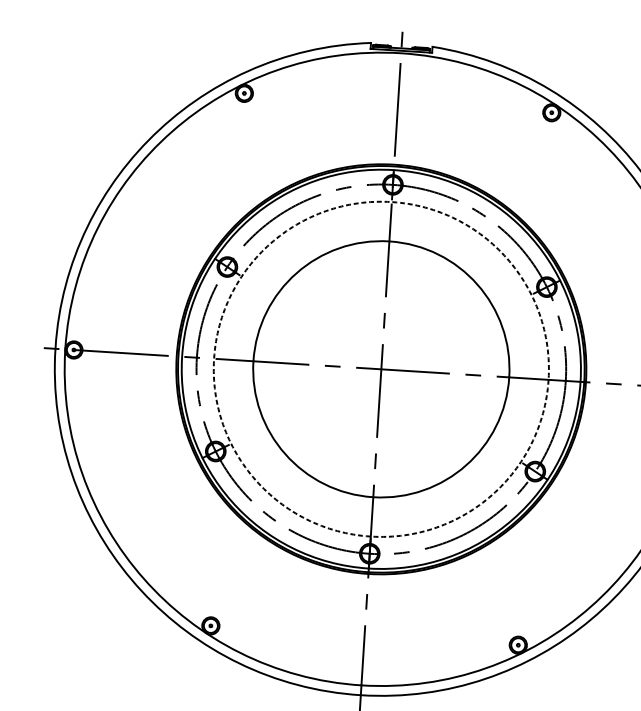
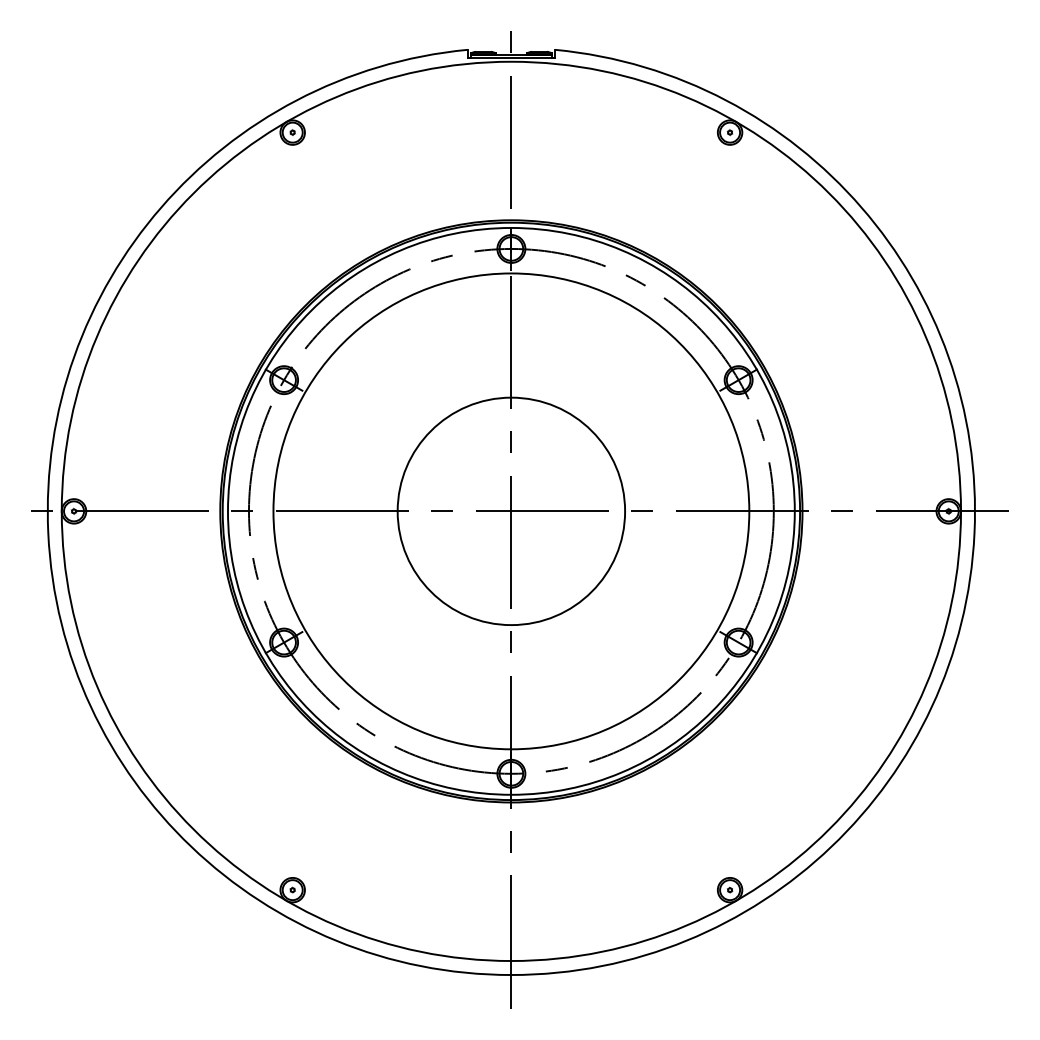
circle: (381, 369) -> (511, 511), dashed -> solid
circle: (381, 369) -> (511, 511), size x0.62

